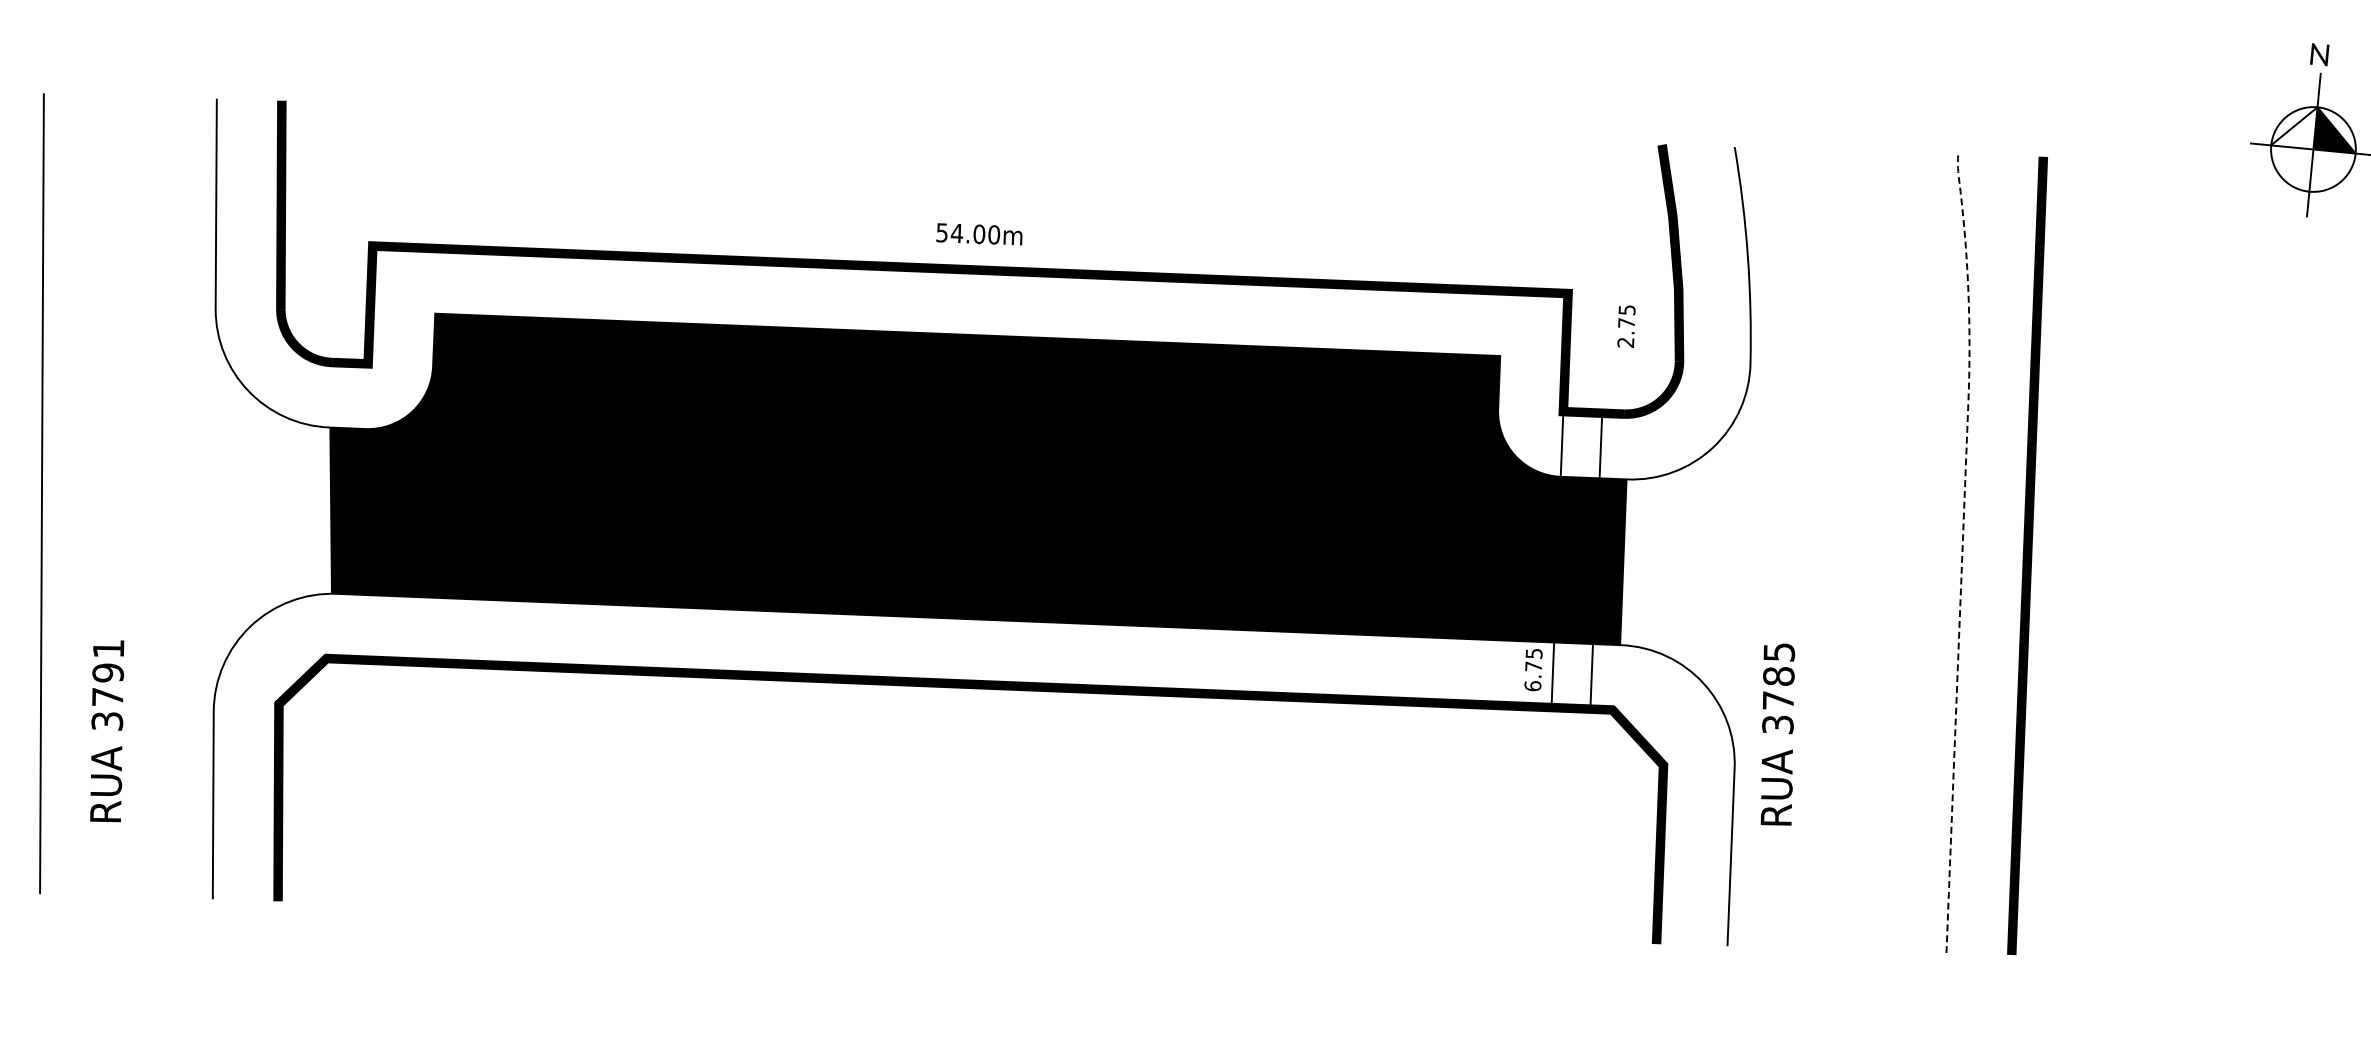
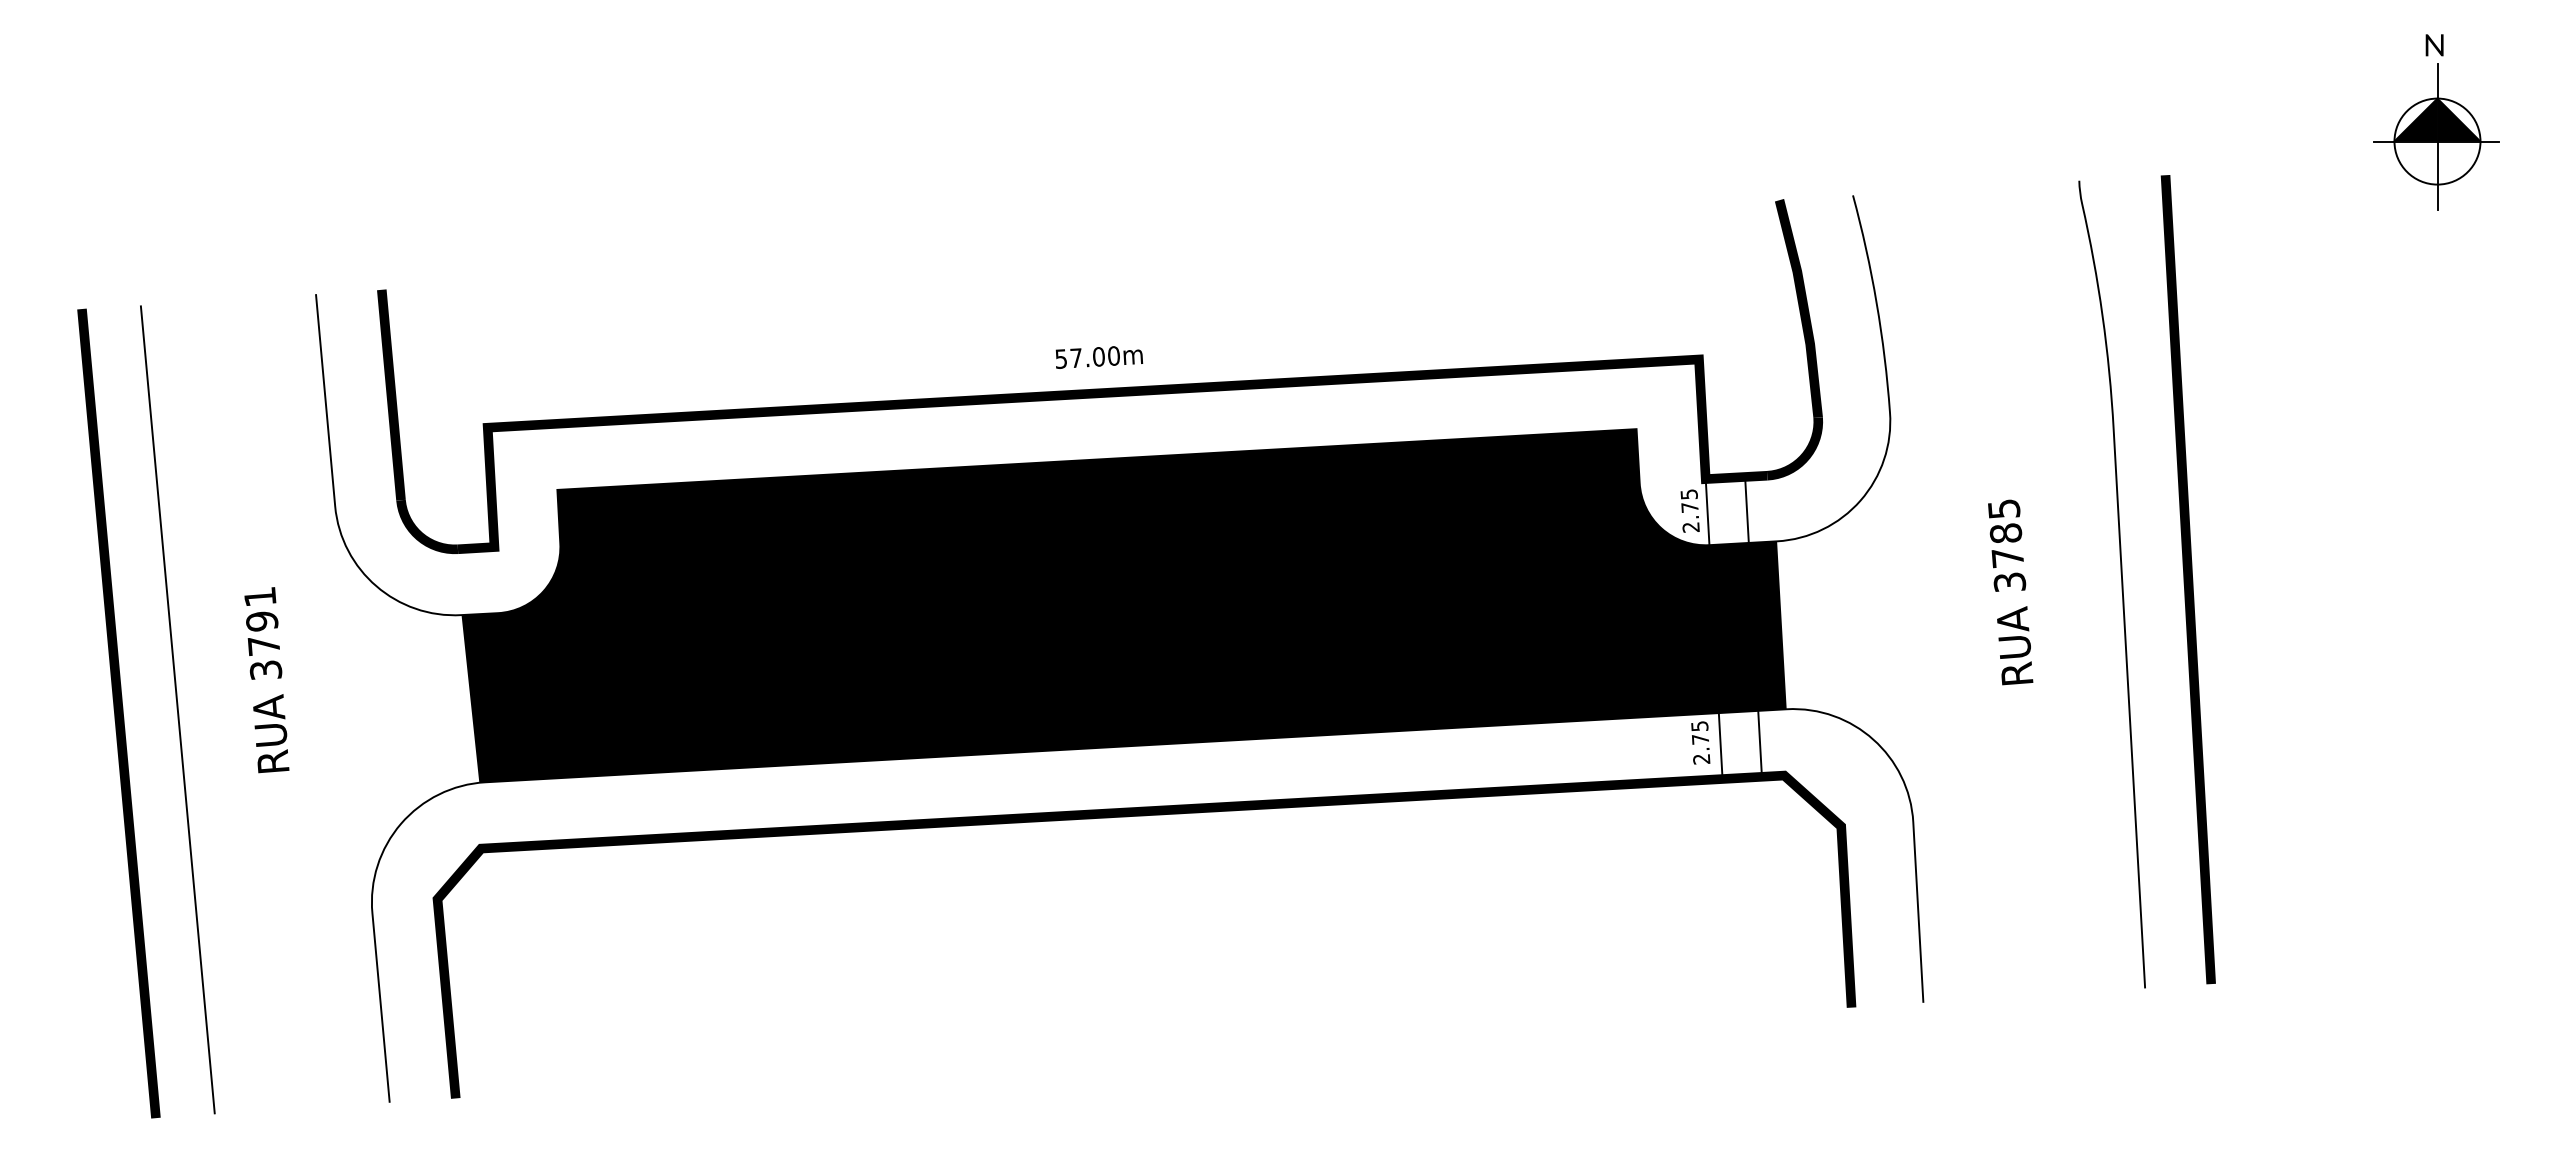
fill: (2293, 125) -> (2415, 119), added
text: (957, 232) -> (1076, 357), 54.00m -> 57.00m
text: (1625, 325) -> (1689, 510), moved
line: (1962, 544) -> (2121, 574), dashed -> solid
text: (1532, 685) -> (1701, 758), 6.75 -> 2.75
text: (106, 731) -> (266, 680), moved
text: (1777, 734) -> (2010, 592), moved

